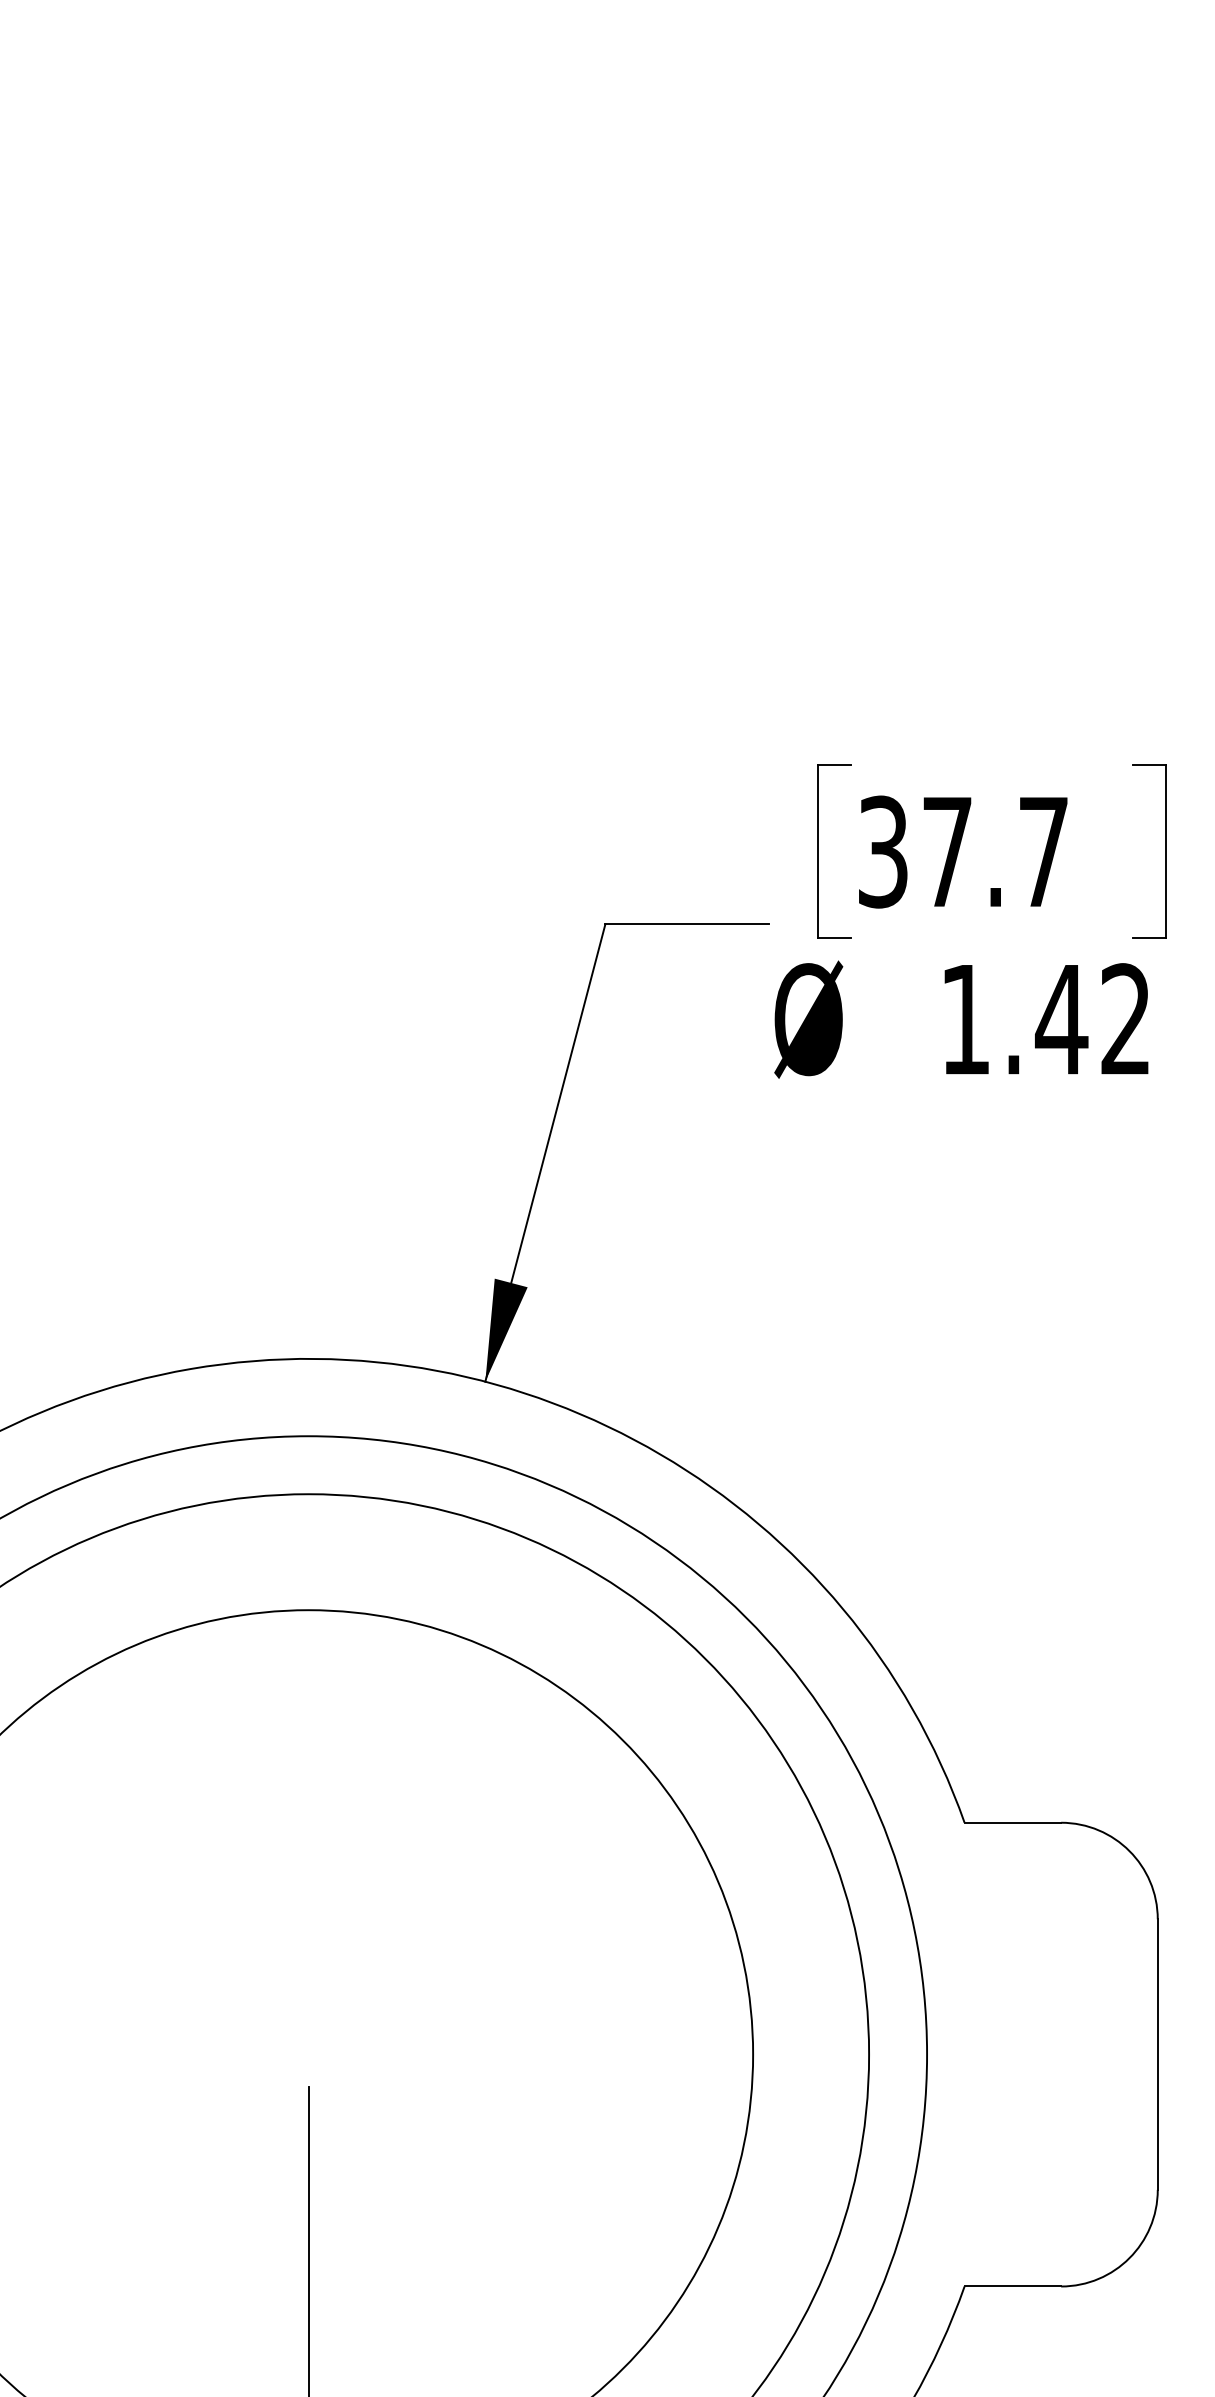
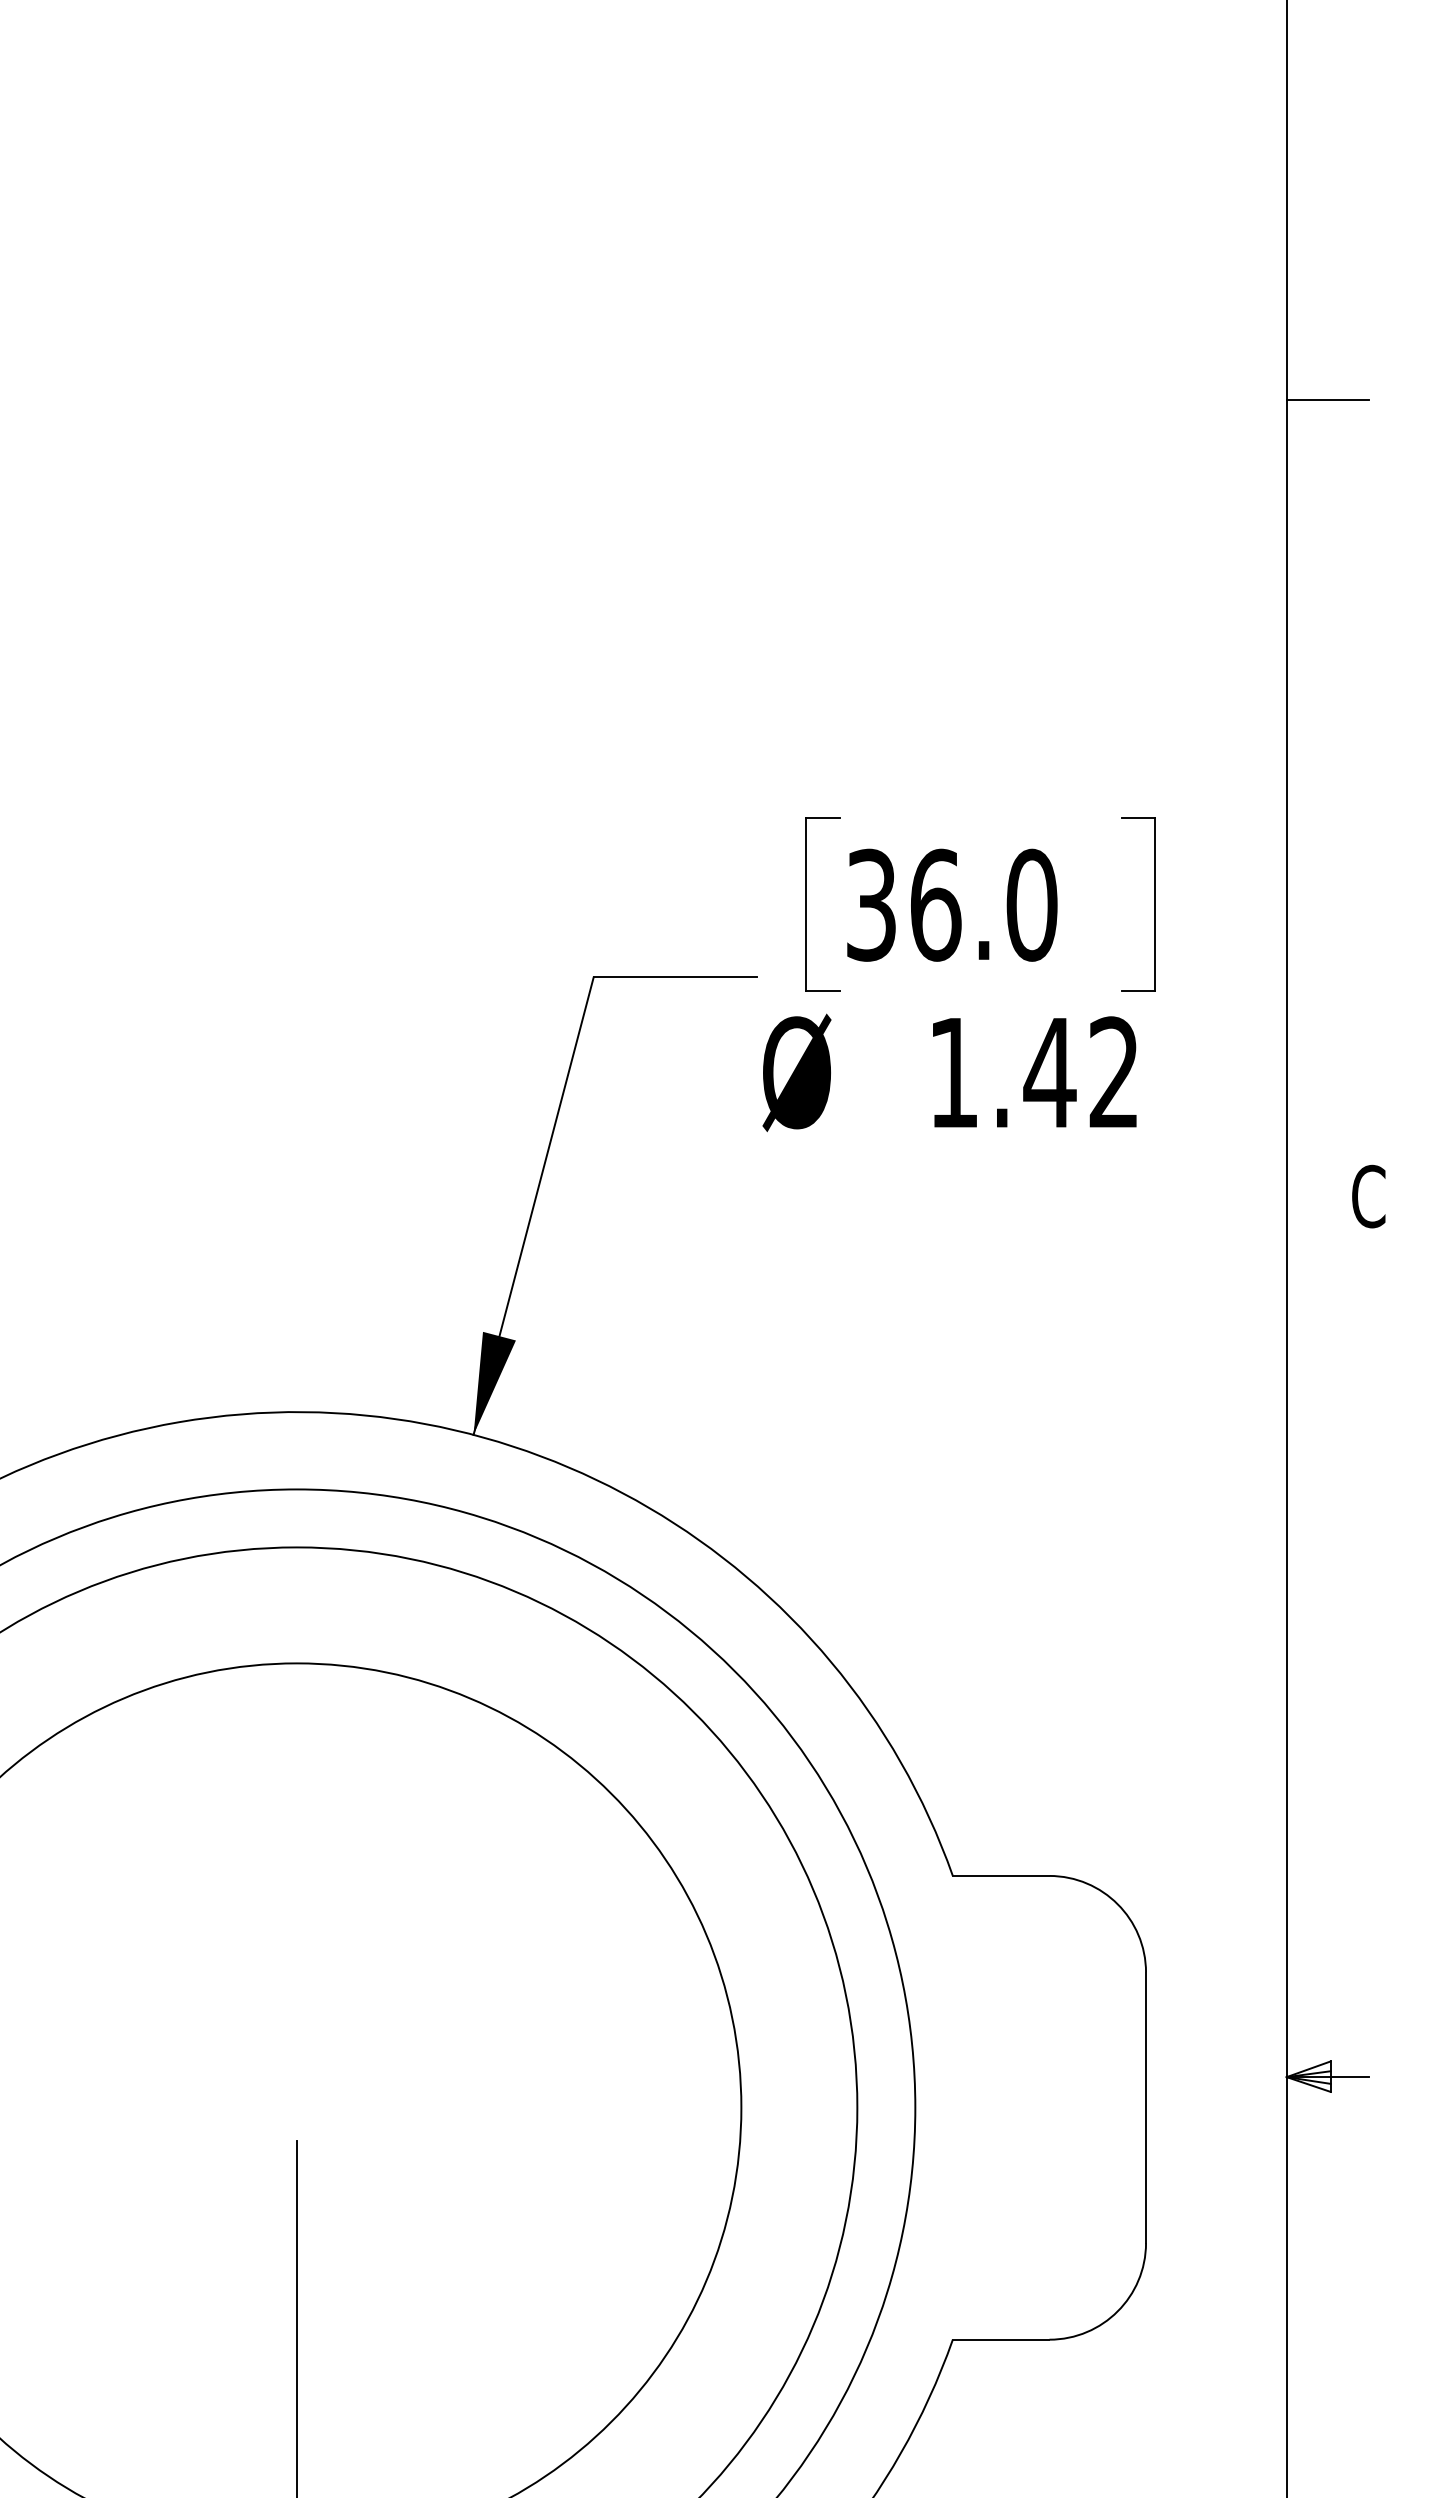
text: (996, 851) -> (984, 904), 37.7 -> 36.0

